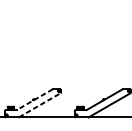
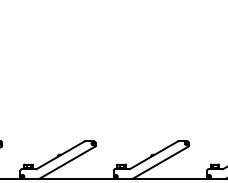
line: (34, 99) -> (60, 155), dashed -> solid
line: (40, 105) -> (67, 162), dashed -> solid

